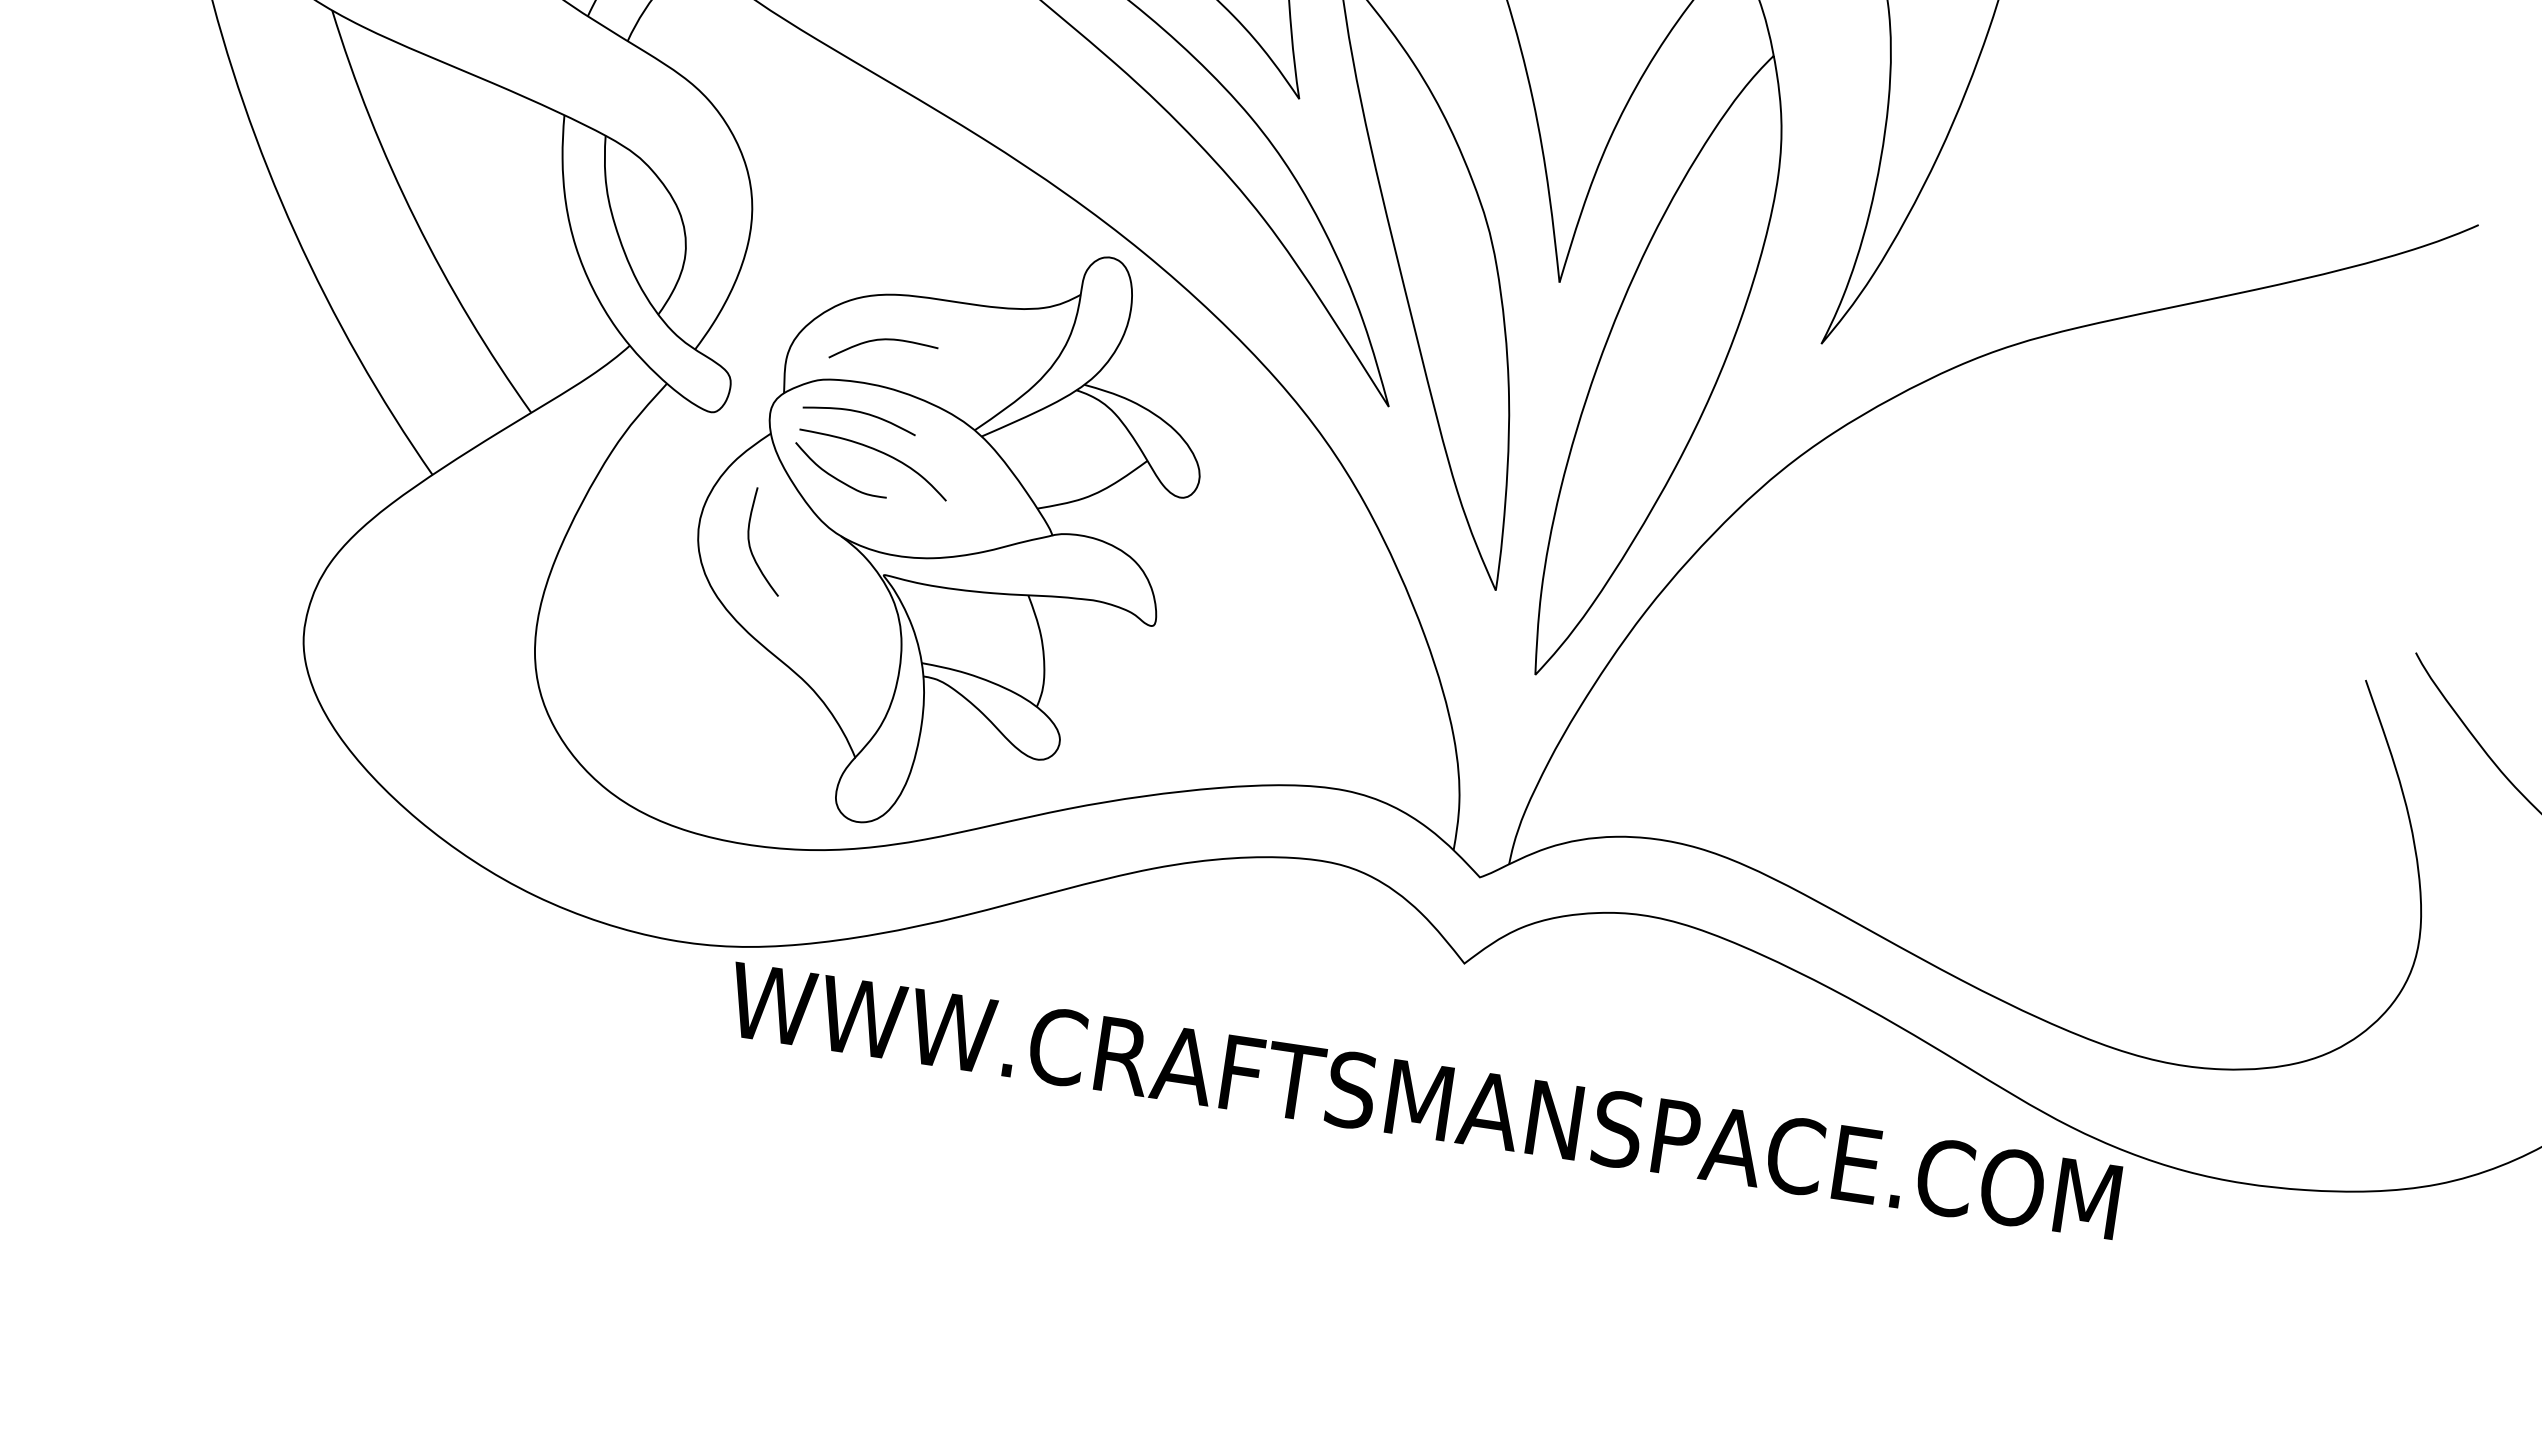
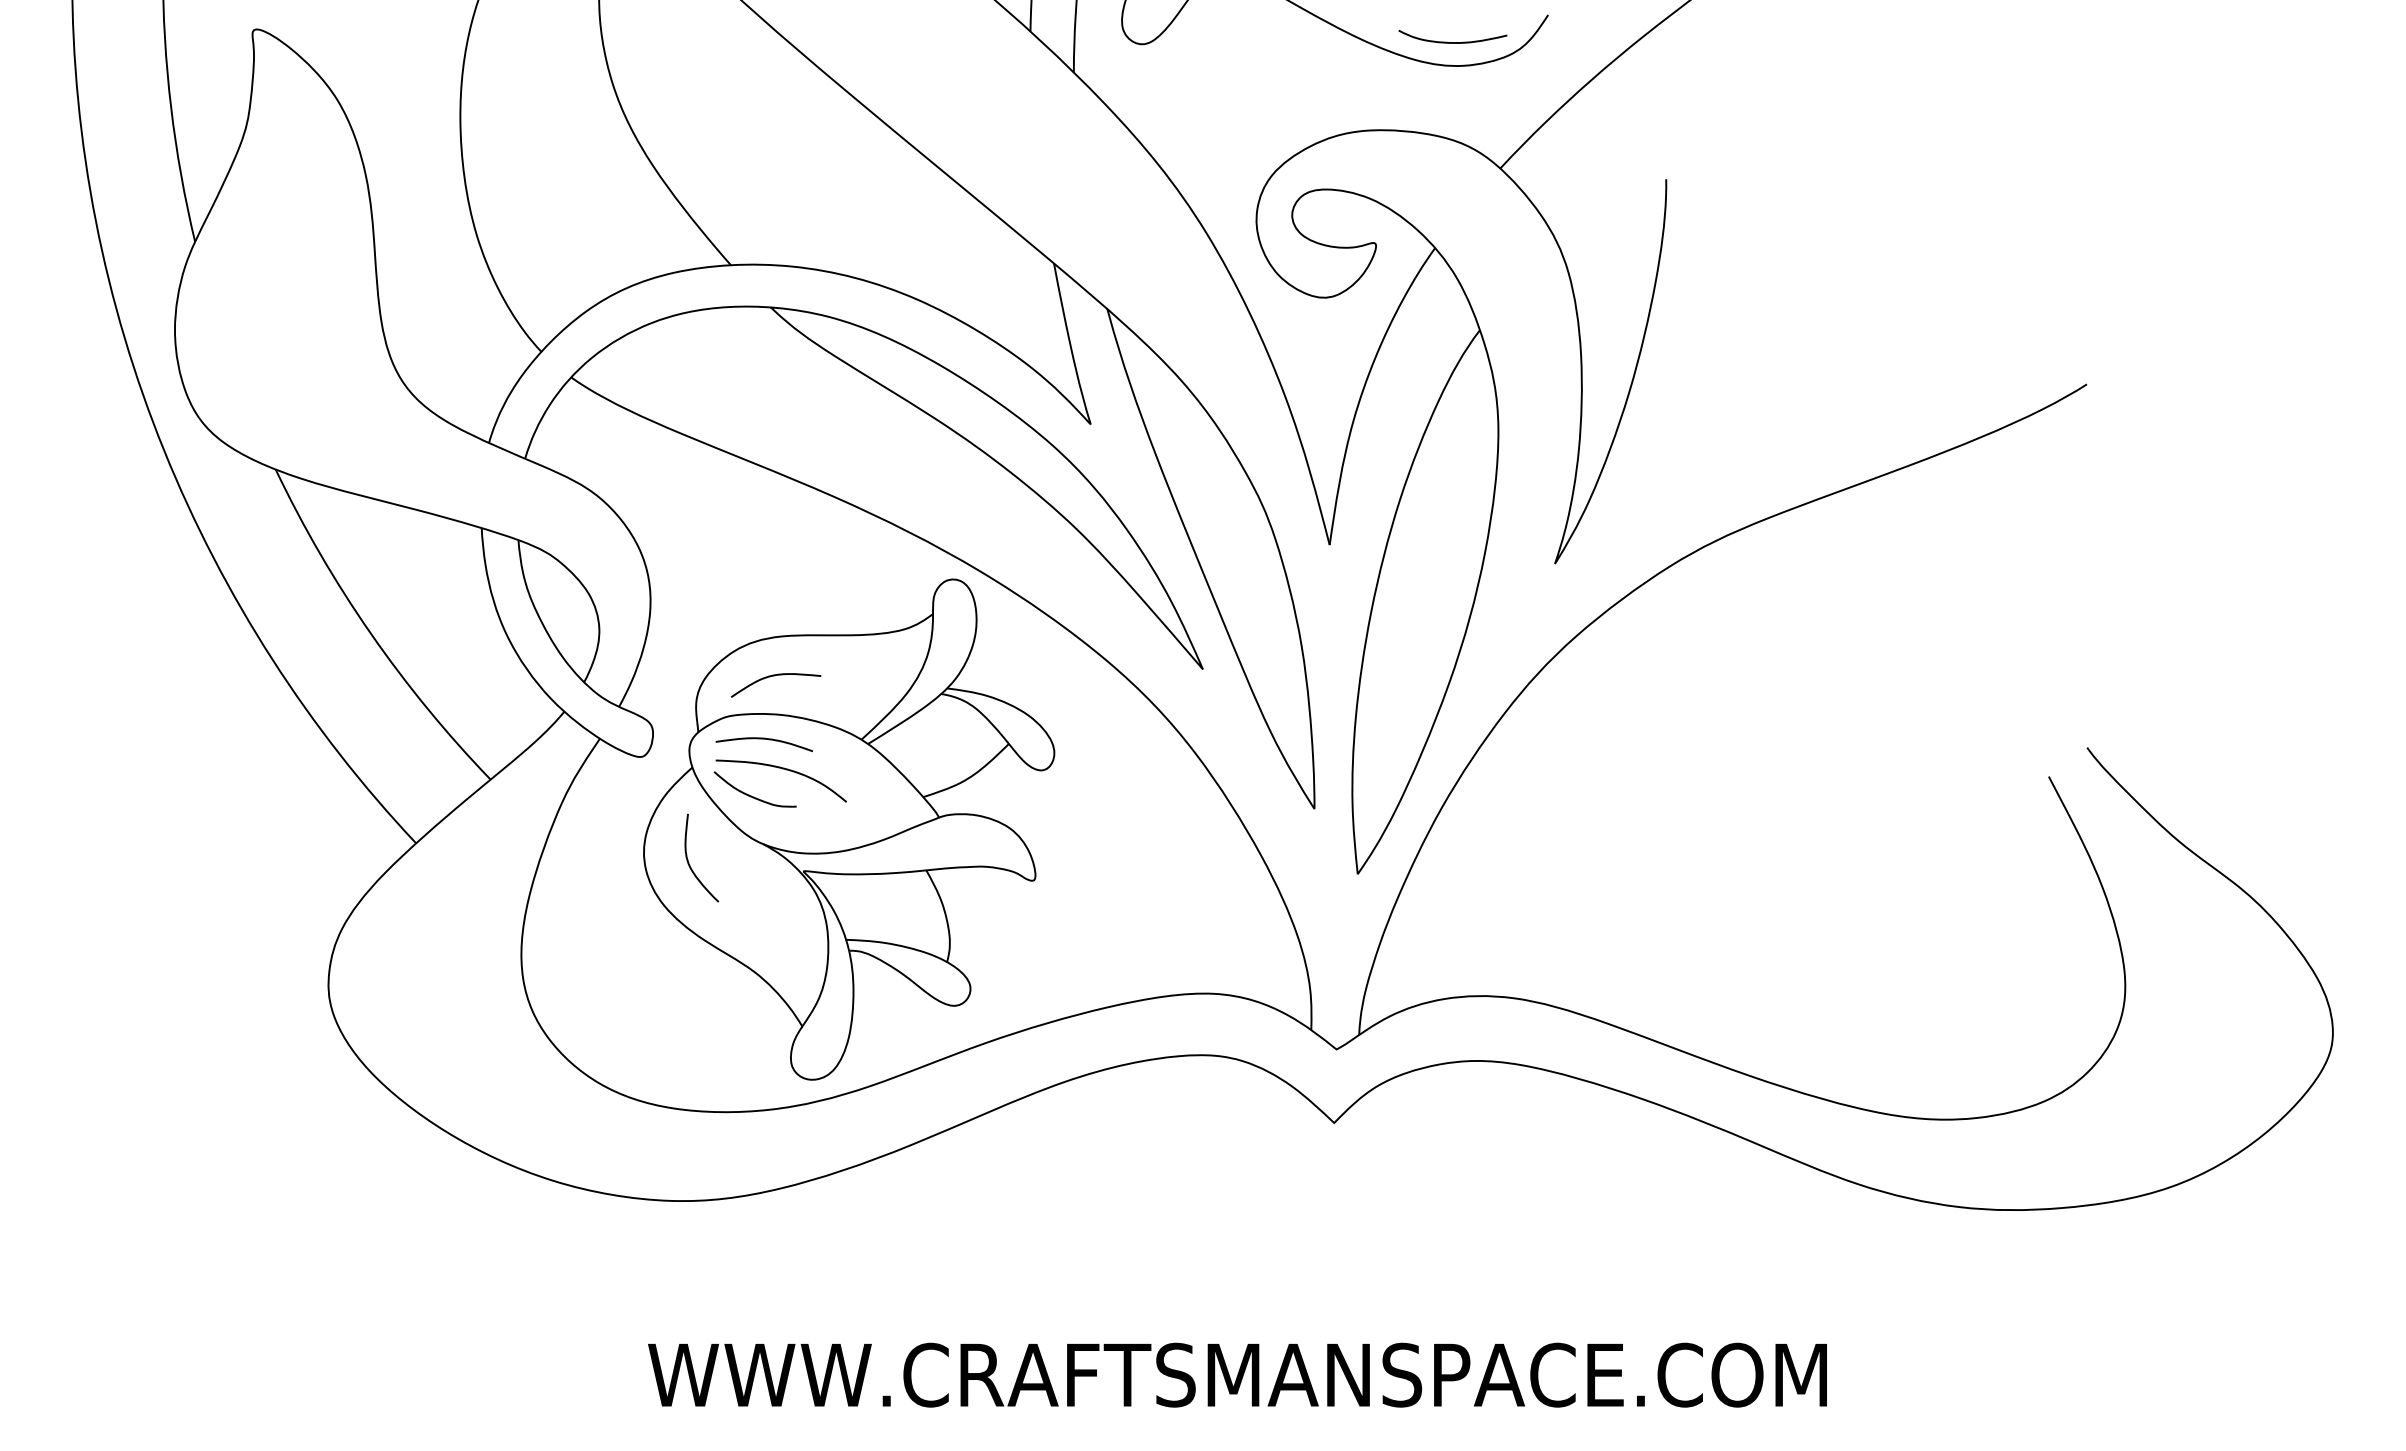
text: (1424, 1100) -> (1237, 1374), moved

